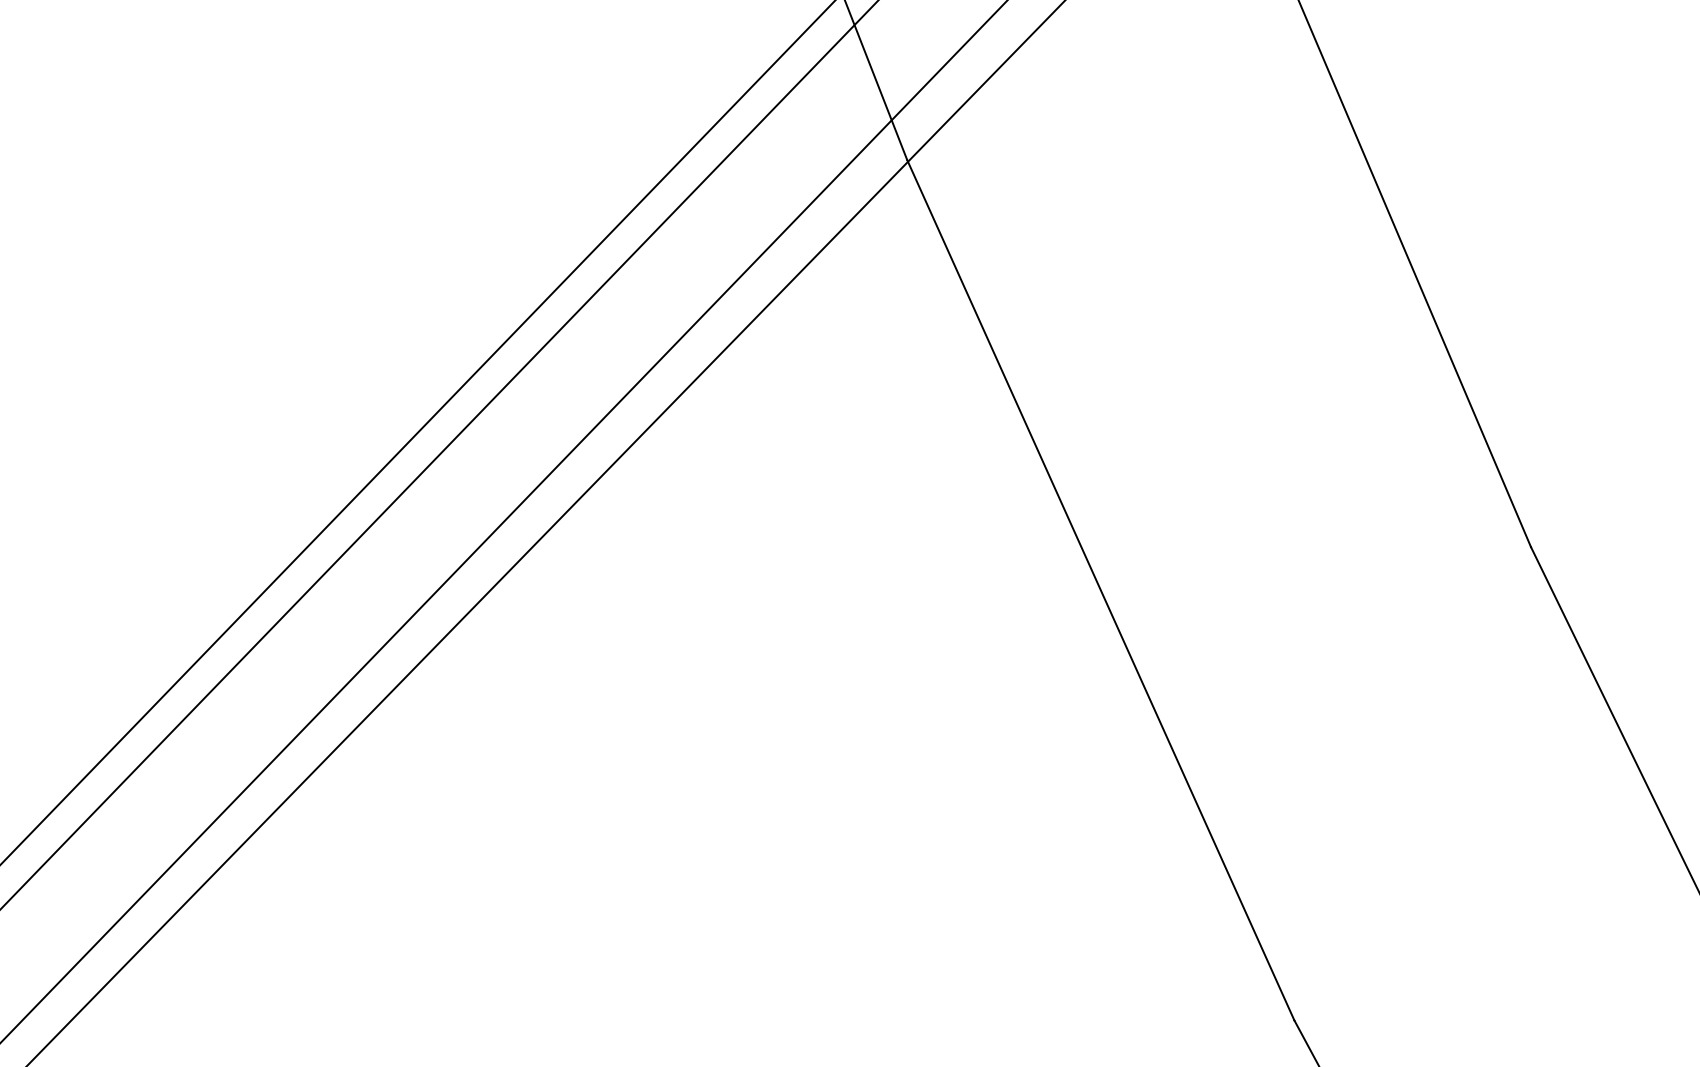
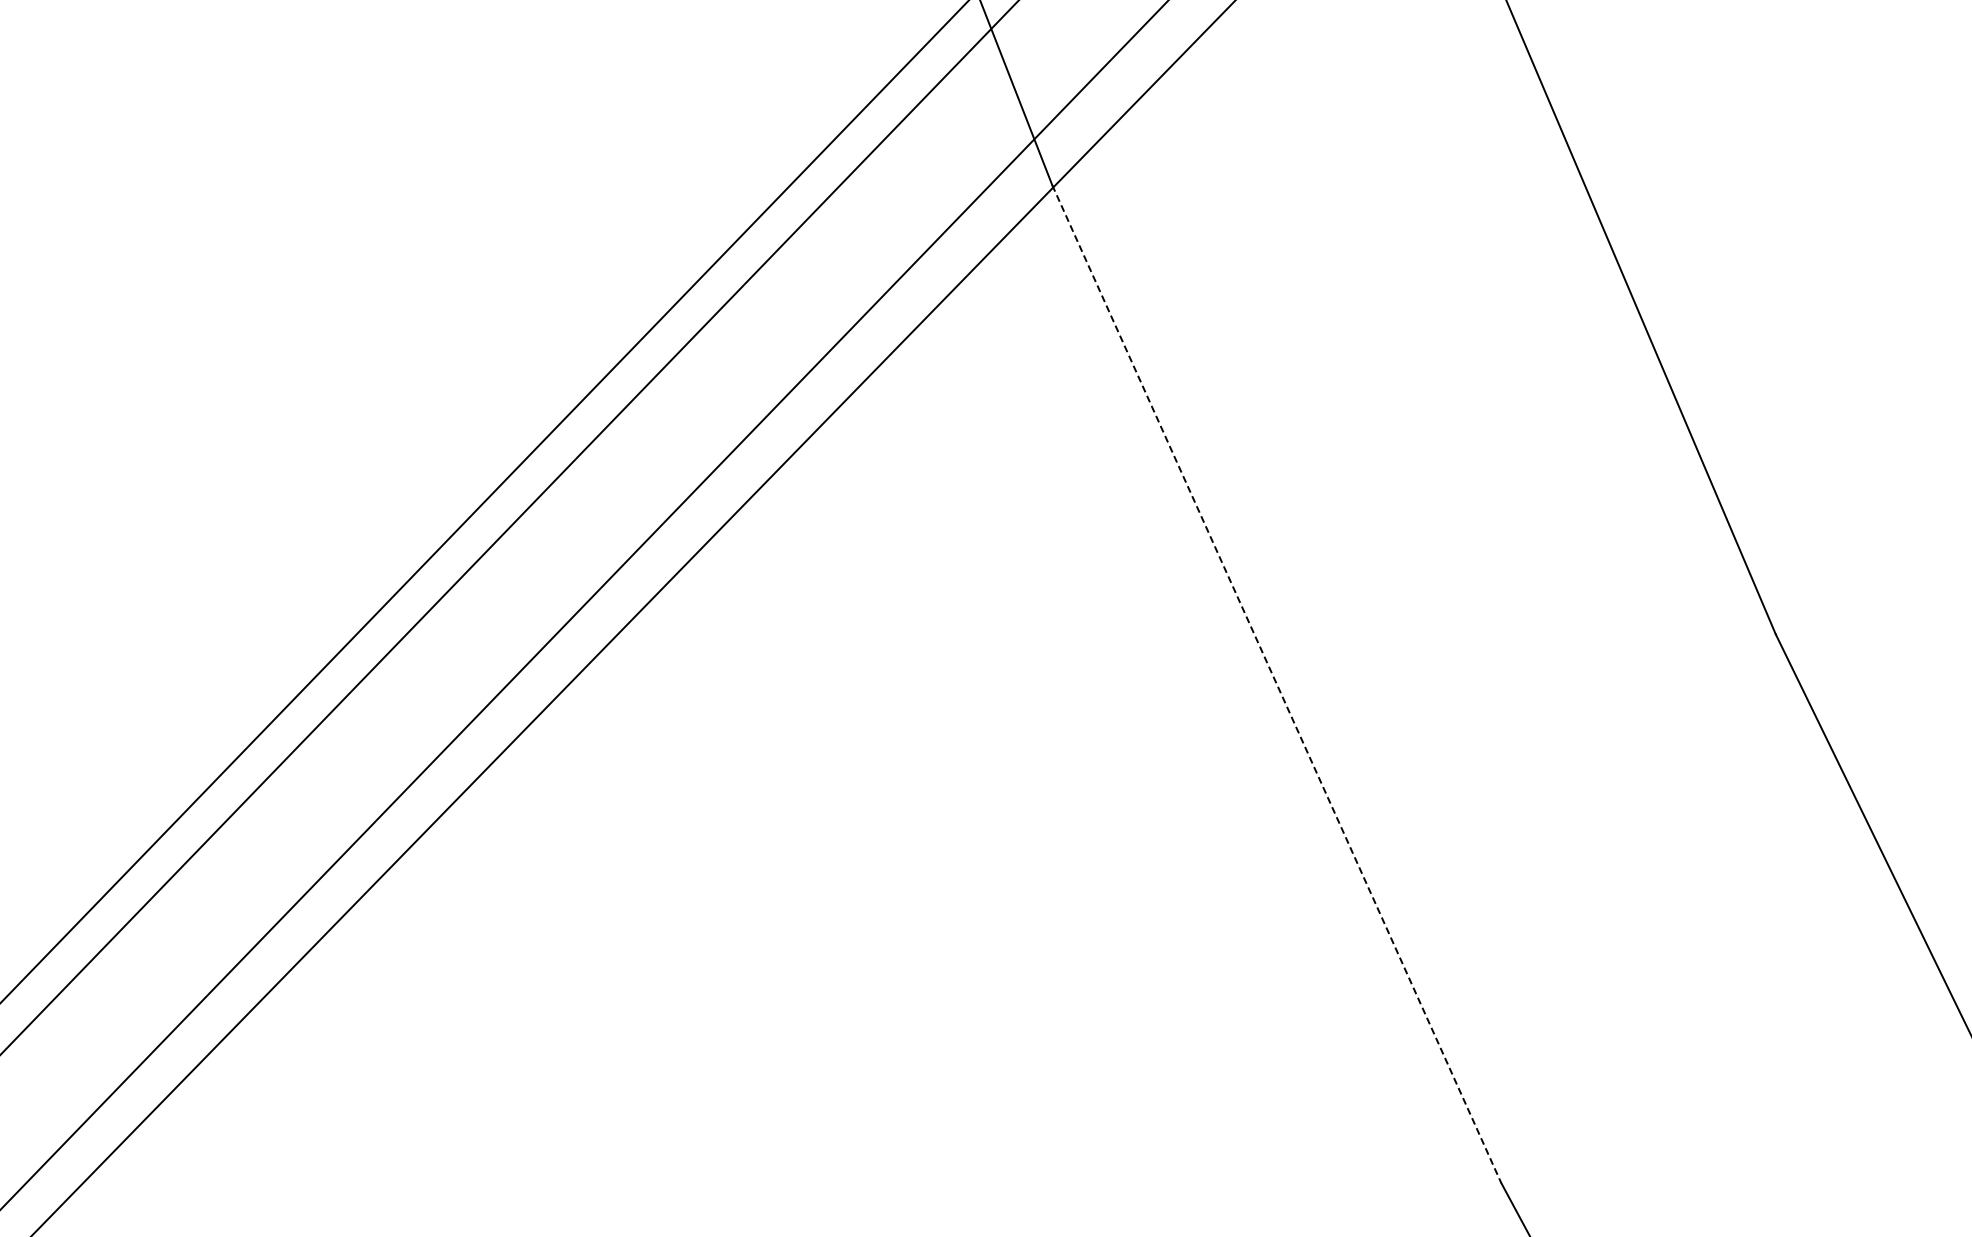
line: (1101, 590) -> (1277, 684), solid -> dashed

